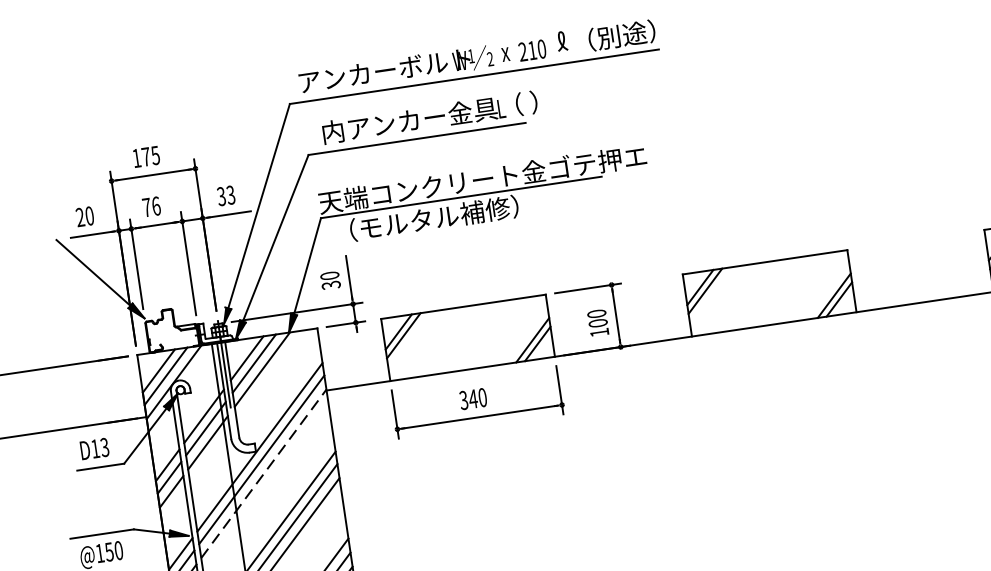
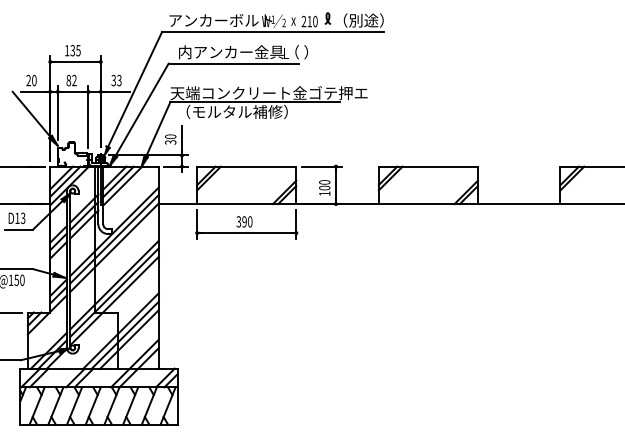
text: (145, 156) -> (72, 50), 175 -> 135
text: (151, 206) -> (71, 80), 76 -> 82
text: (473, 398) -> (244, 221), 340 -> 390
line: (263, 473) -> (114, 247), dashed -> solid

